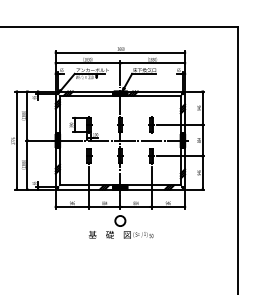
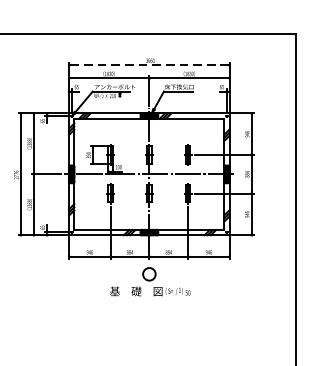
line: (120, 52) -> (149, 65), solid -> dashed

